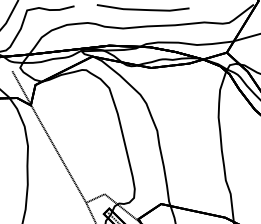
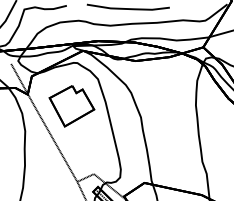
part: (80, 118) -> (72, 106), added

